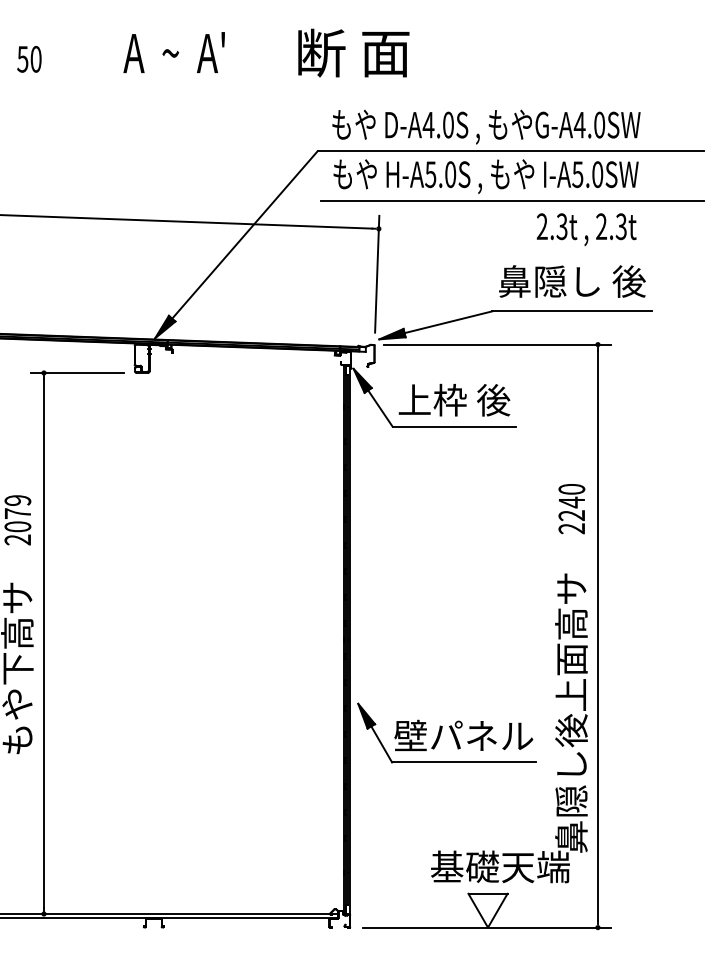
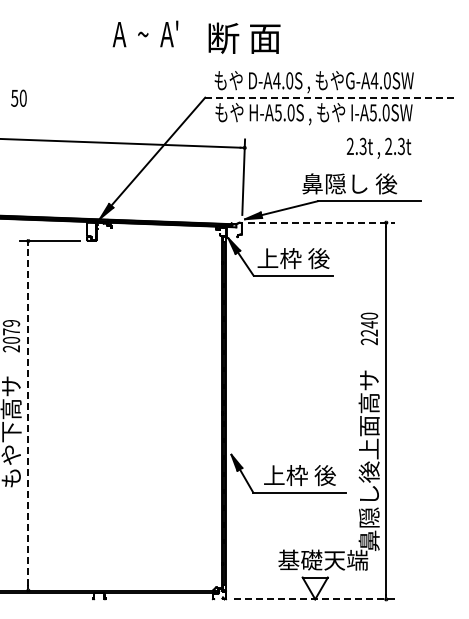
text: (174, 51) -> (145, 33), moved
text: (353, 51) -> (244, 37), moved
text: (28, 58) -> (18, 97), moved
line: (510, 150) -> (329, 97), solid -> dashed
line: (511, 200) -> (330, 129), removed
text: (571, 280) -> (349, 183), moved
line: (497, 344) -> (321, 222), solid -> dashed
line: (44, 643) -> (28, 415), solid -> dashed
text: (463, 735) -> (299, 475), 壁パネル -> 上枠 後
line: (488, 927) -> (315, 599), solid -> dashed

